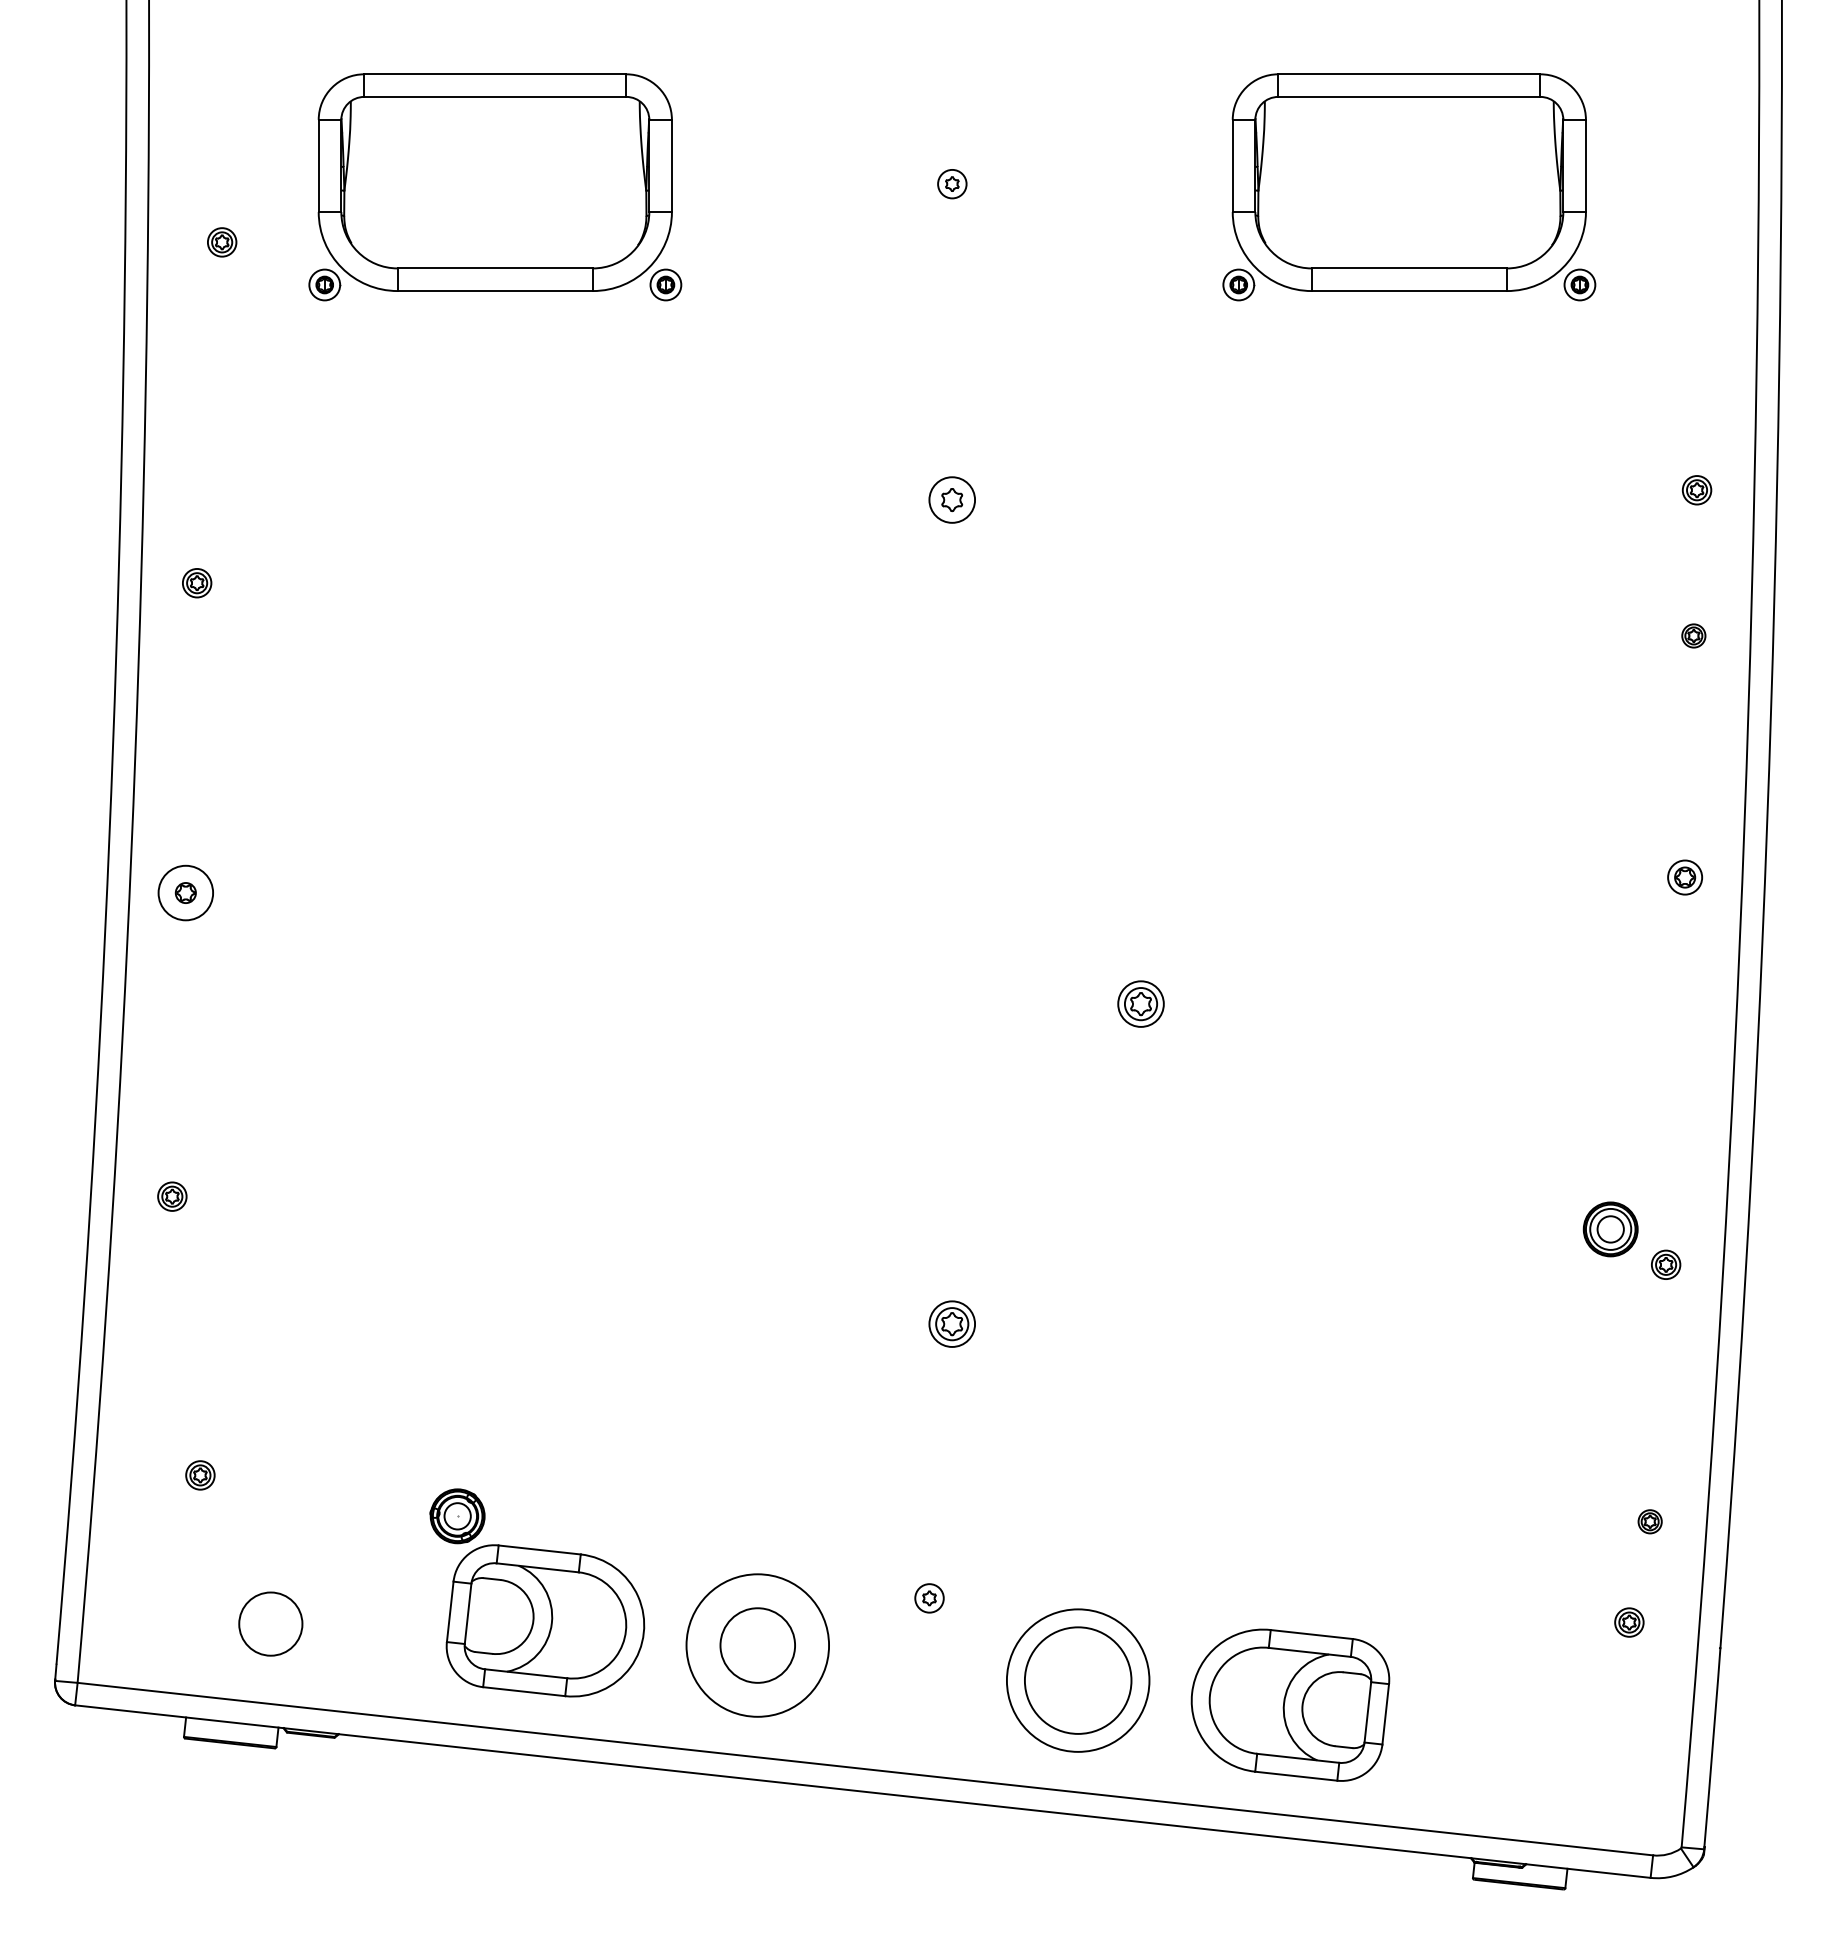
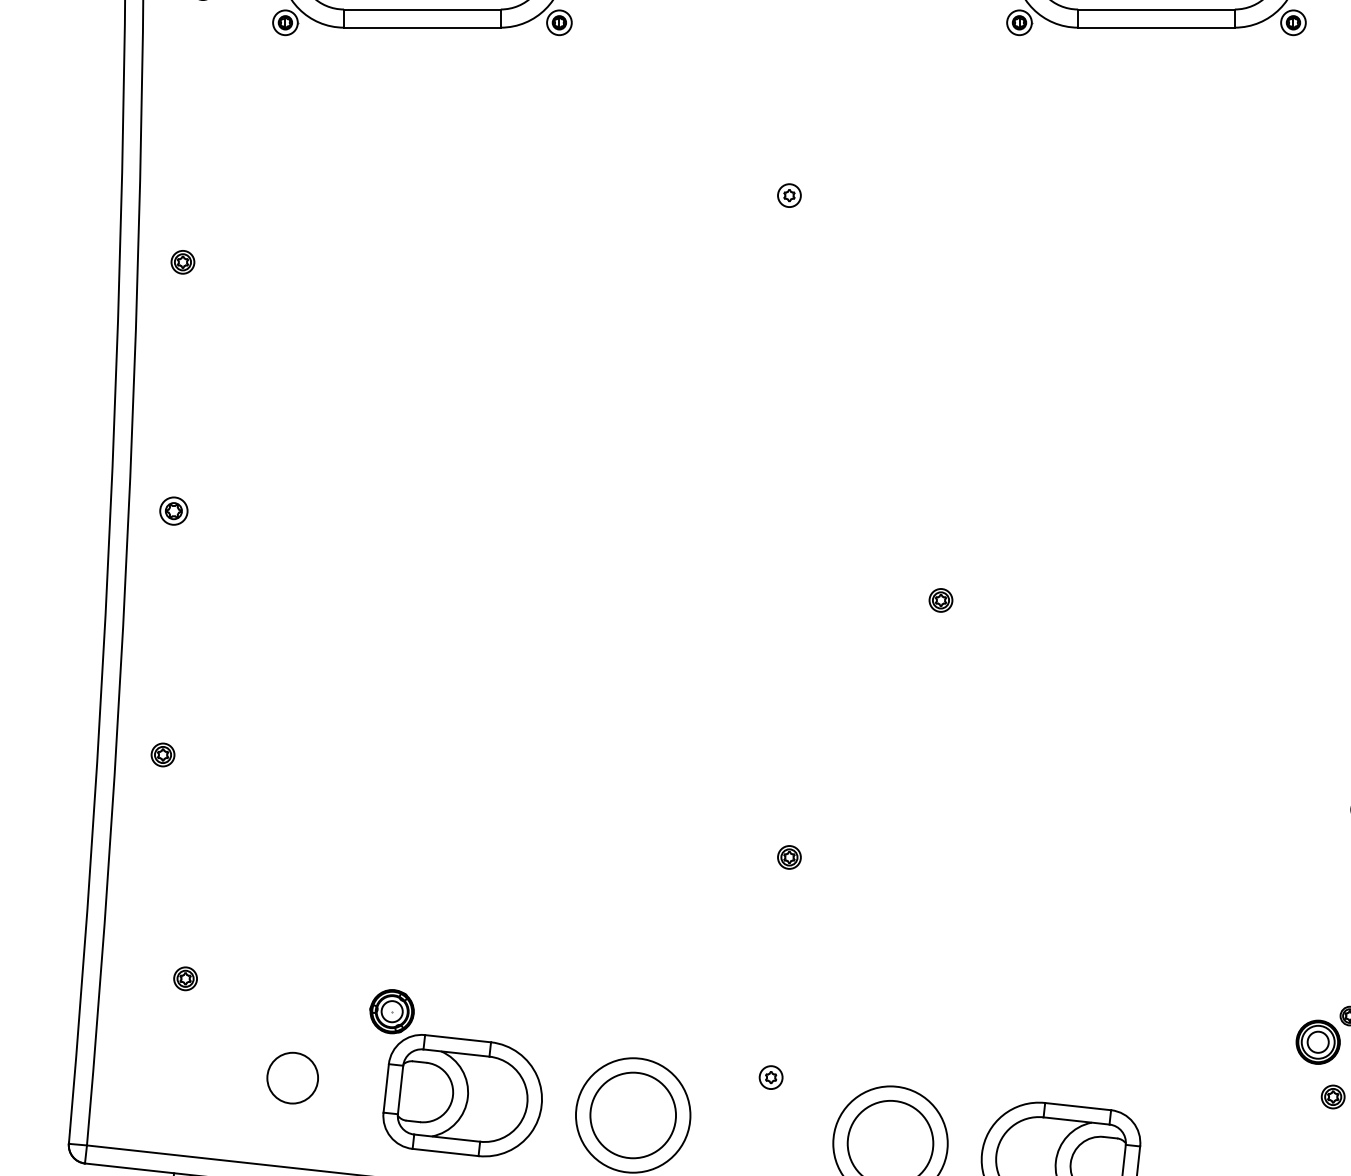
part: (952, 500) -> (789, 195), size x0.62
circle: (185, 893) -> (173, 511), size x0.62
part: (1140, 1004) -> (940, 600), size x0.62
part: (1610, 1229) -> (1318, 1042), moved
part: (952, 1324) -> (789, 857), size x0.62
circle: (270, 1623) -> (292, 1077), moved
circle: (757, 1645) -> (632, 1115), size x1.43

